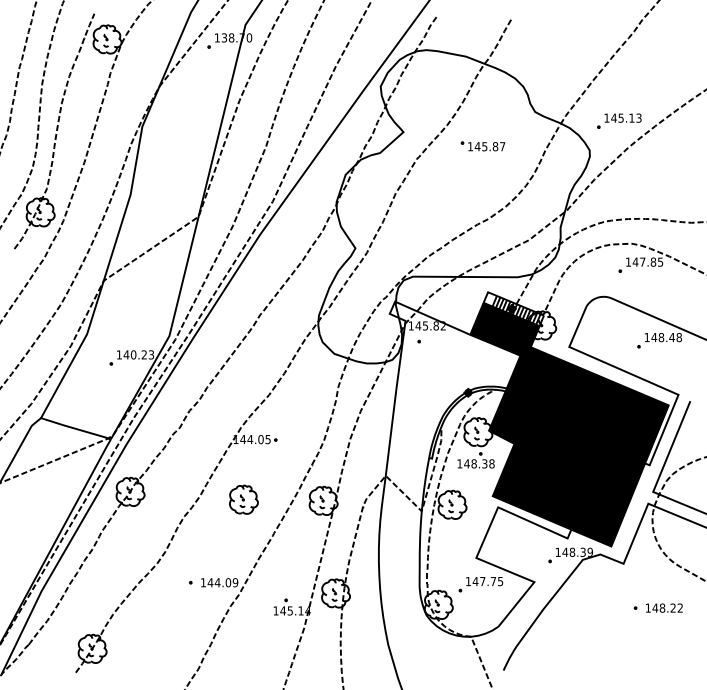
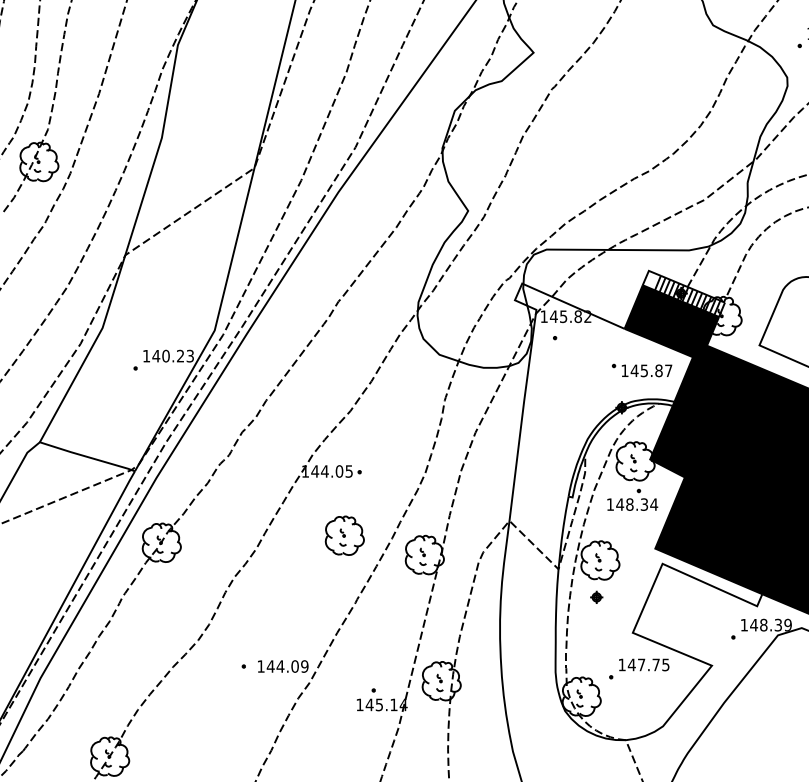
part: (482, 146) -> (641, 370), moved
text: (491, 463) -> (653, 504), 148.38 -> 148.34
part: (243, 499) -> (344, 535), moved
part: (449, 531) -> (596, 596), added

